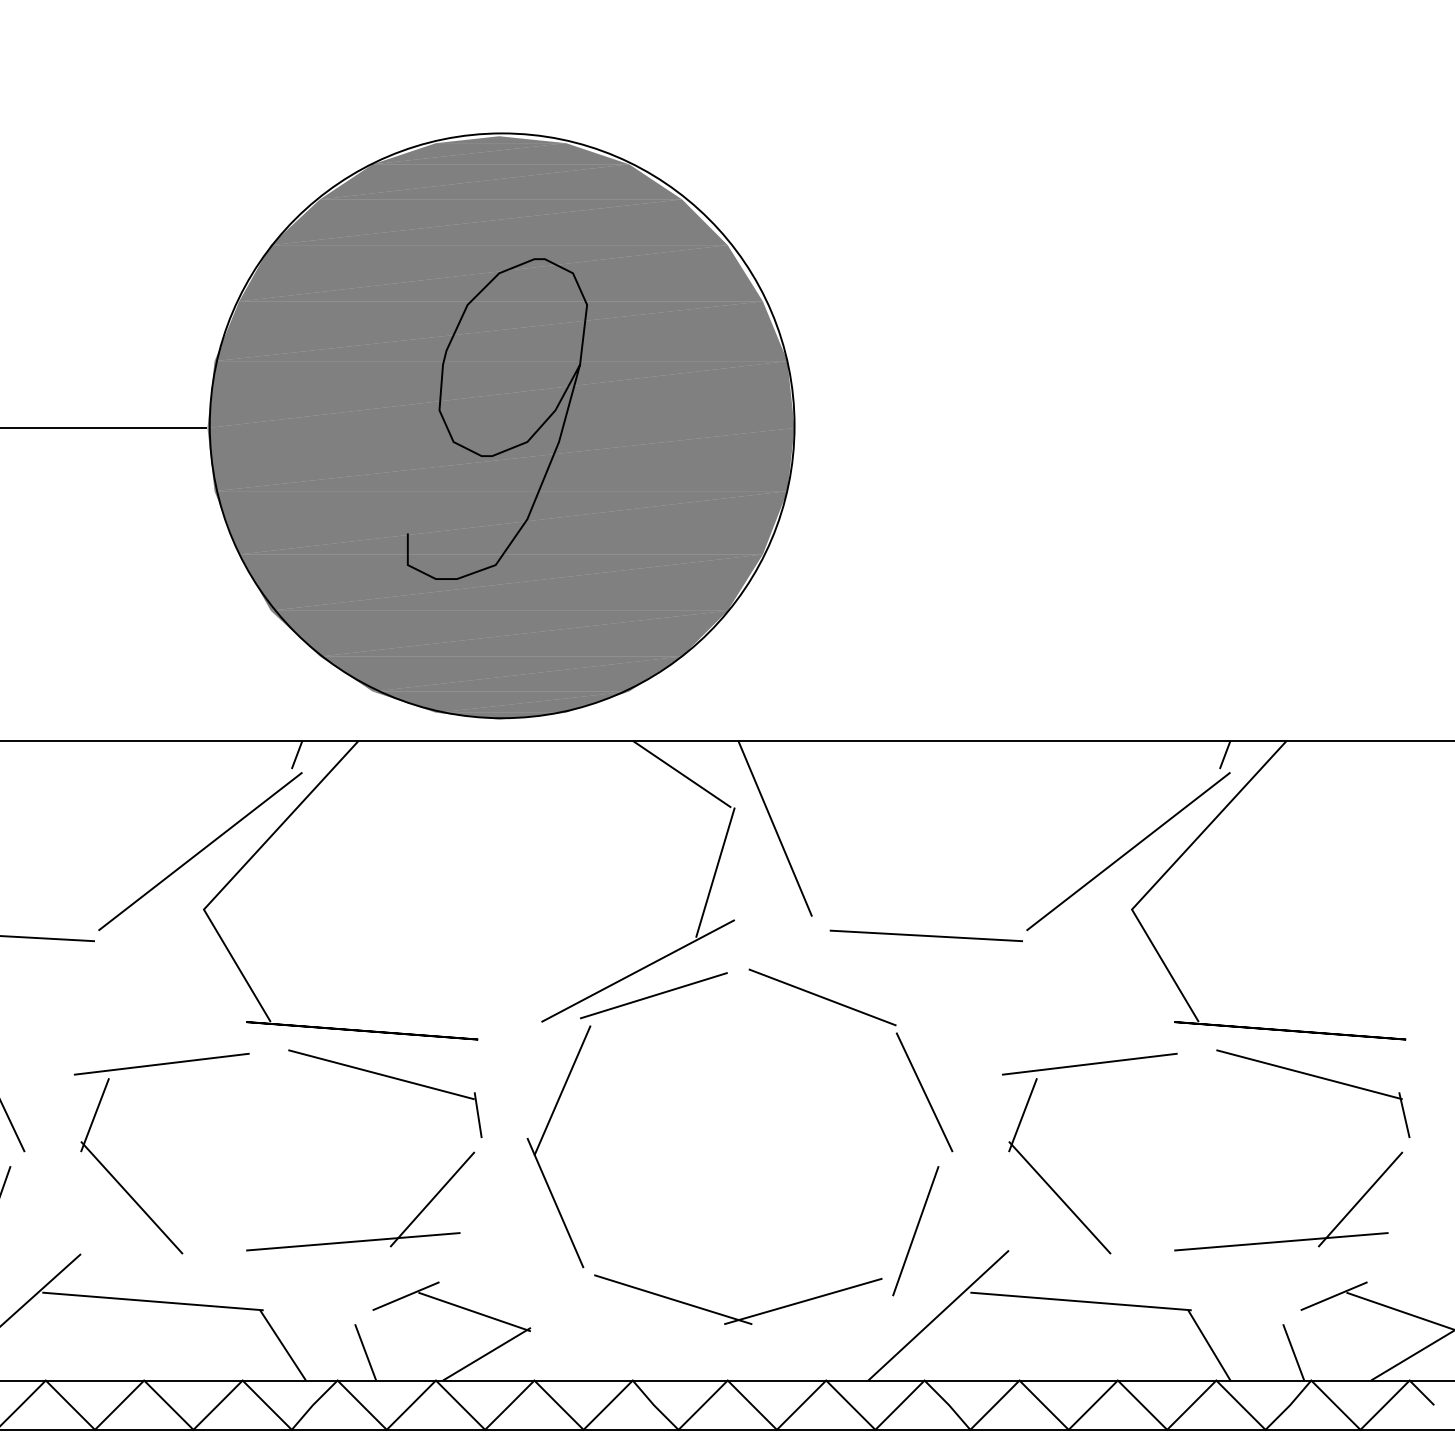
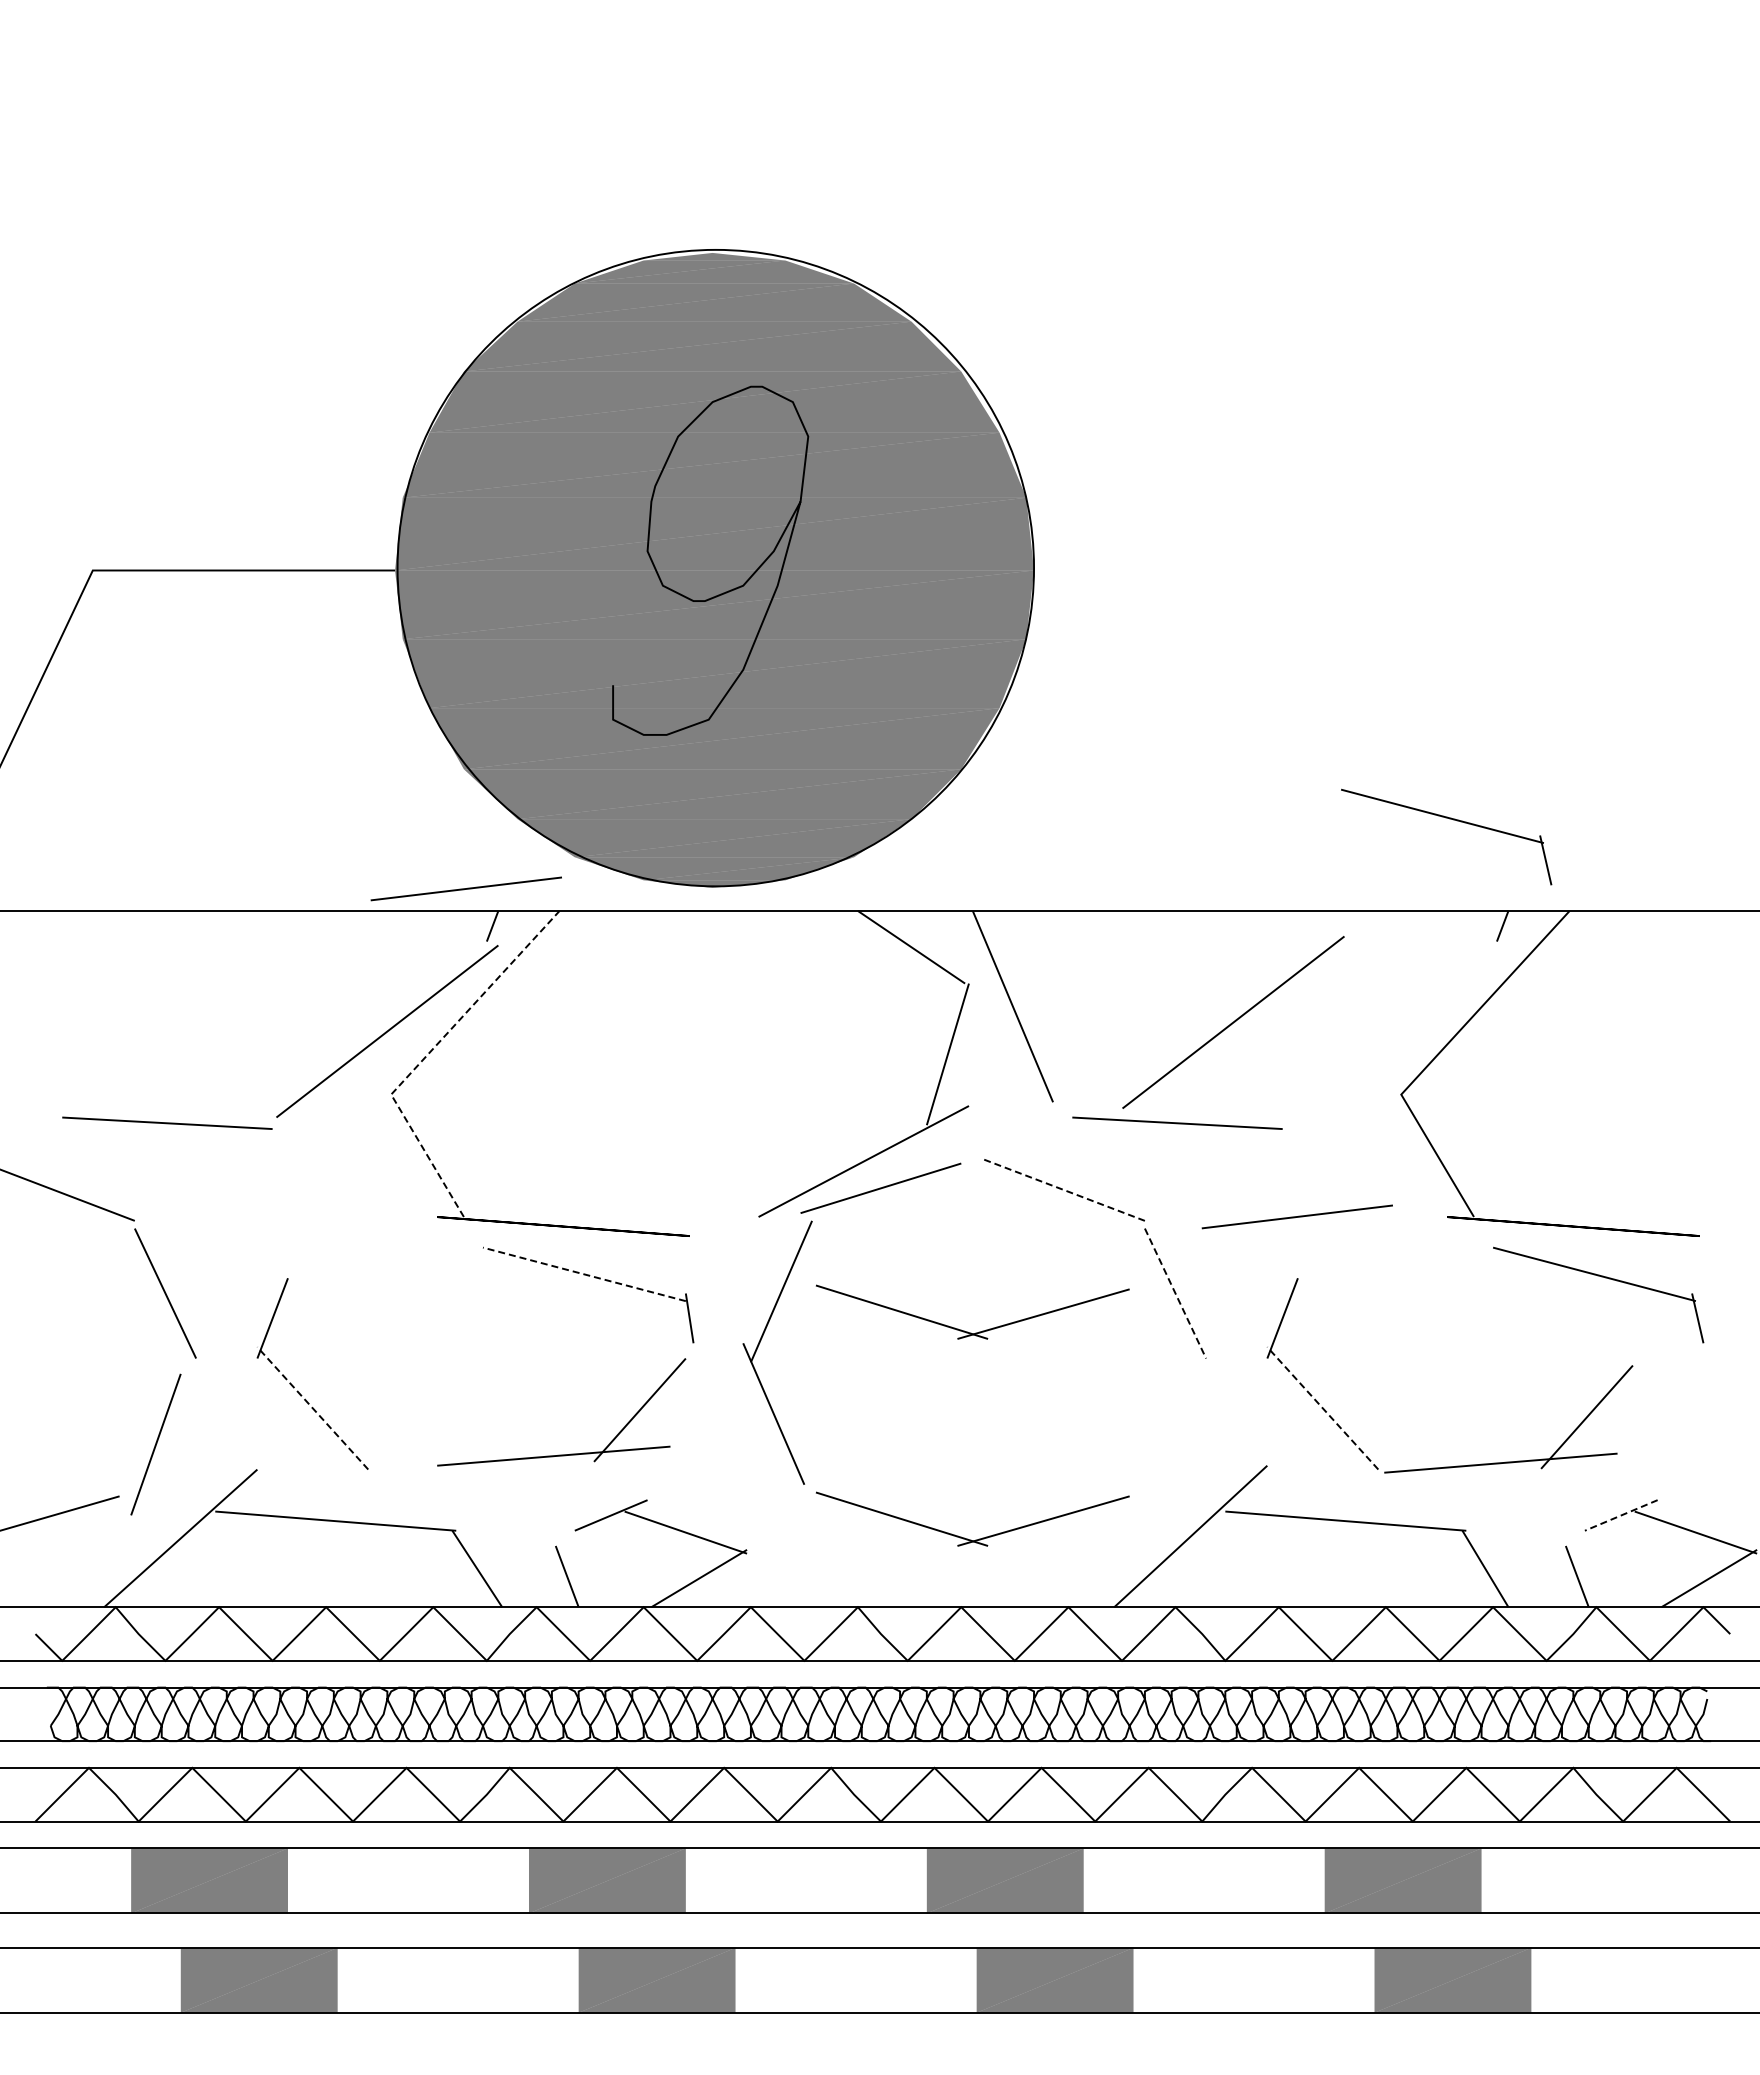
part: (1176, 656) -> (1449, 819), added
line: (1128, 851) -> (1233, 1022), moved
line: (236, 873) -> (426, 1055), solid -> dashed
line: (822, 997) -> (1064, 1190), solid -> dashed
line: (161, 1063) -> (465, 888), moved
line: (1089, 1063) -> (1296, 1216), moved
line: (381, 1074) -> (584, 1274), solid -> dashed
line: (924, 1092) -> (1175, 1293), solid -> dashed
part: (730, 1126) -> (964, 1330), added
line: (131, 1197) -> (312, 1408), solid -> dashed
line: (1059, 1197) -> (1322, 1408), solid -> dashed
line: (915, 1231) -> (1165, 1444), removed
part: (1296, 1239) -> (1517, 1460), moved
line: (1333, 1296) -> (1620, 1515), solid -> dashed

